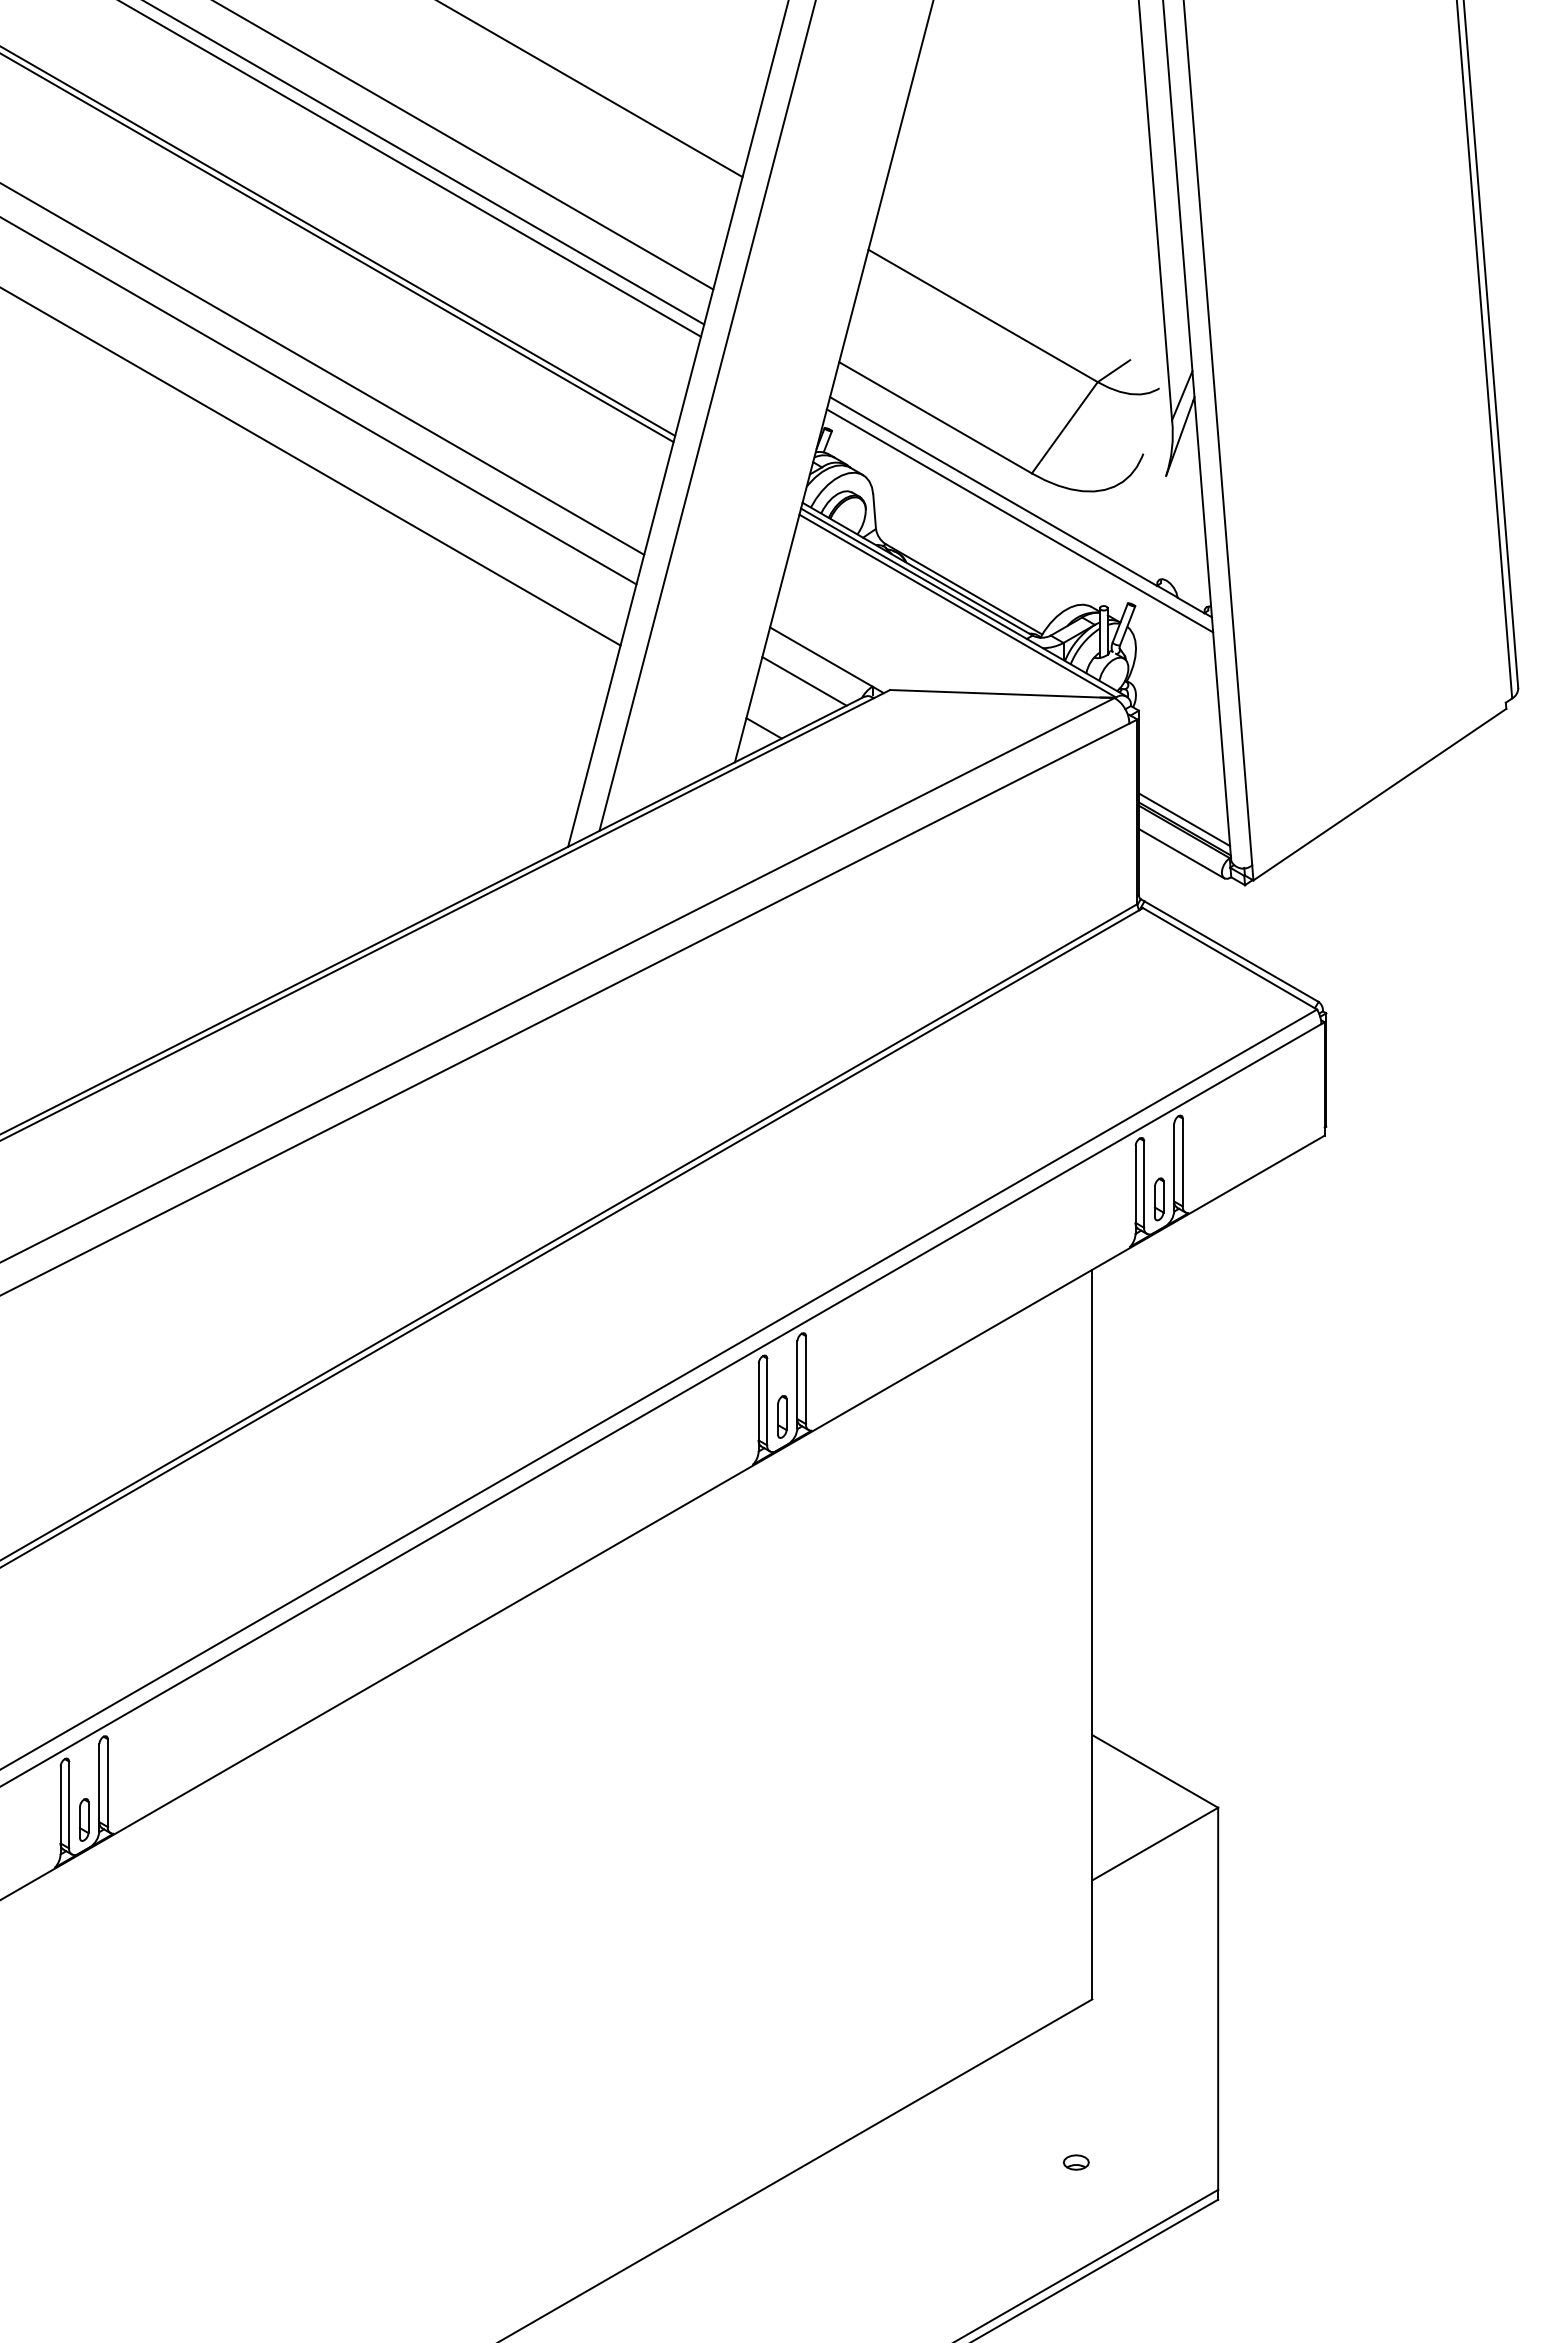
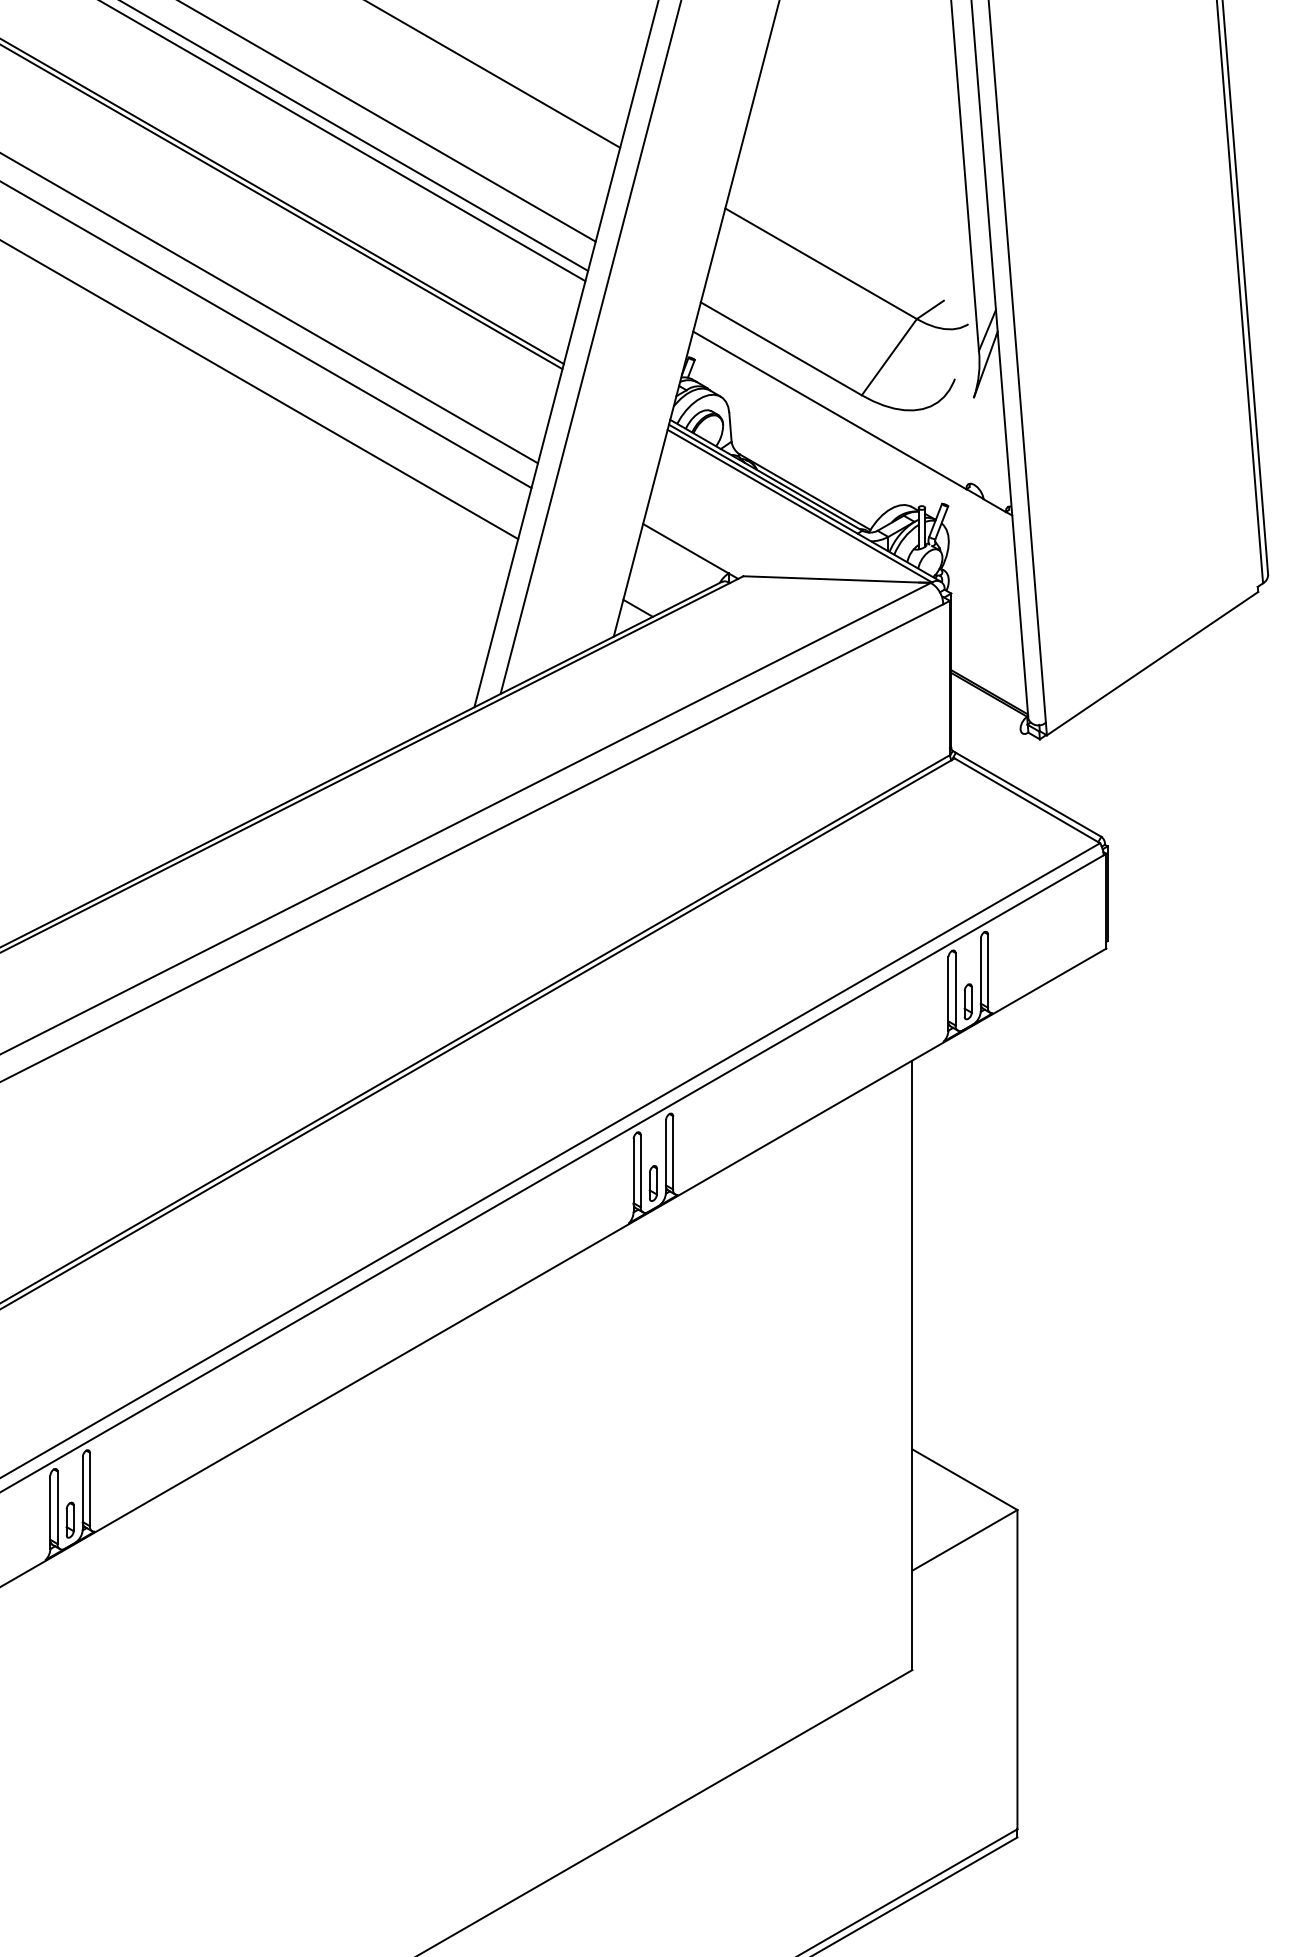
line: (1019, 520) -> (851, 434), removed
line: (804, 681) -> (671, 569), removed
line: (1184, 819) -> (989, 684), removed
line: (1181, 853) -> (986, 712), removed
part: (1075, 2162) -> (898, 1806), removed

